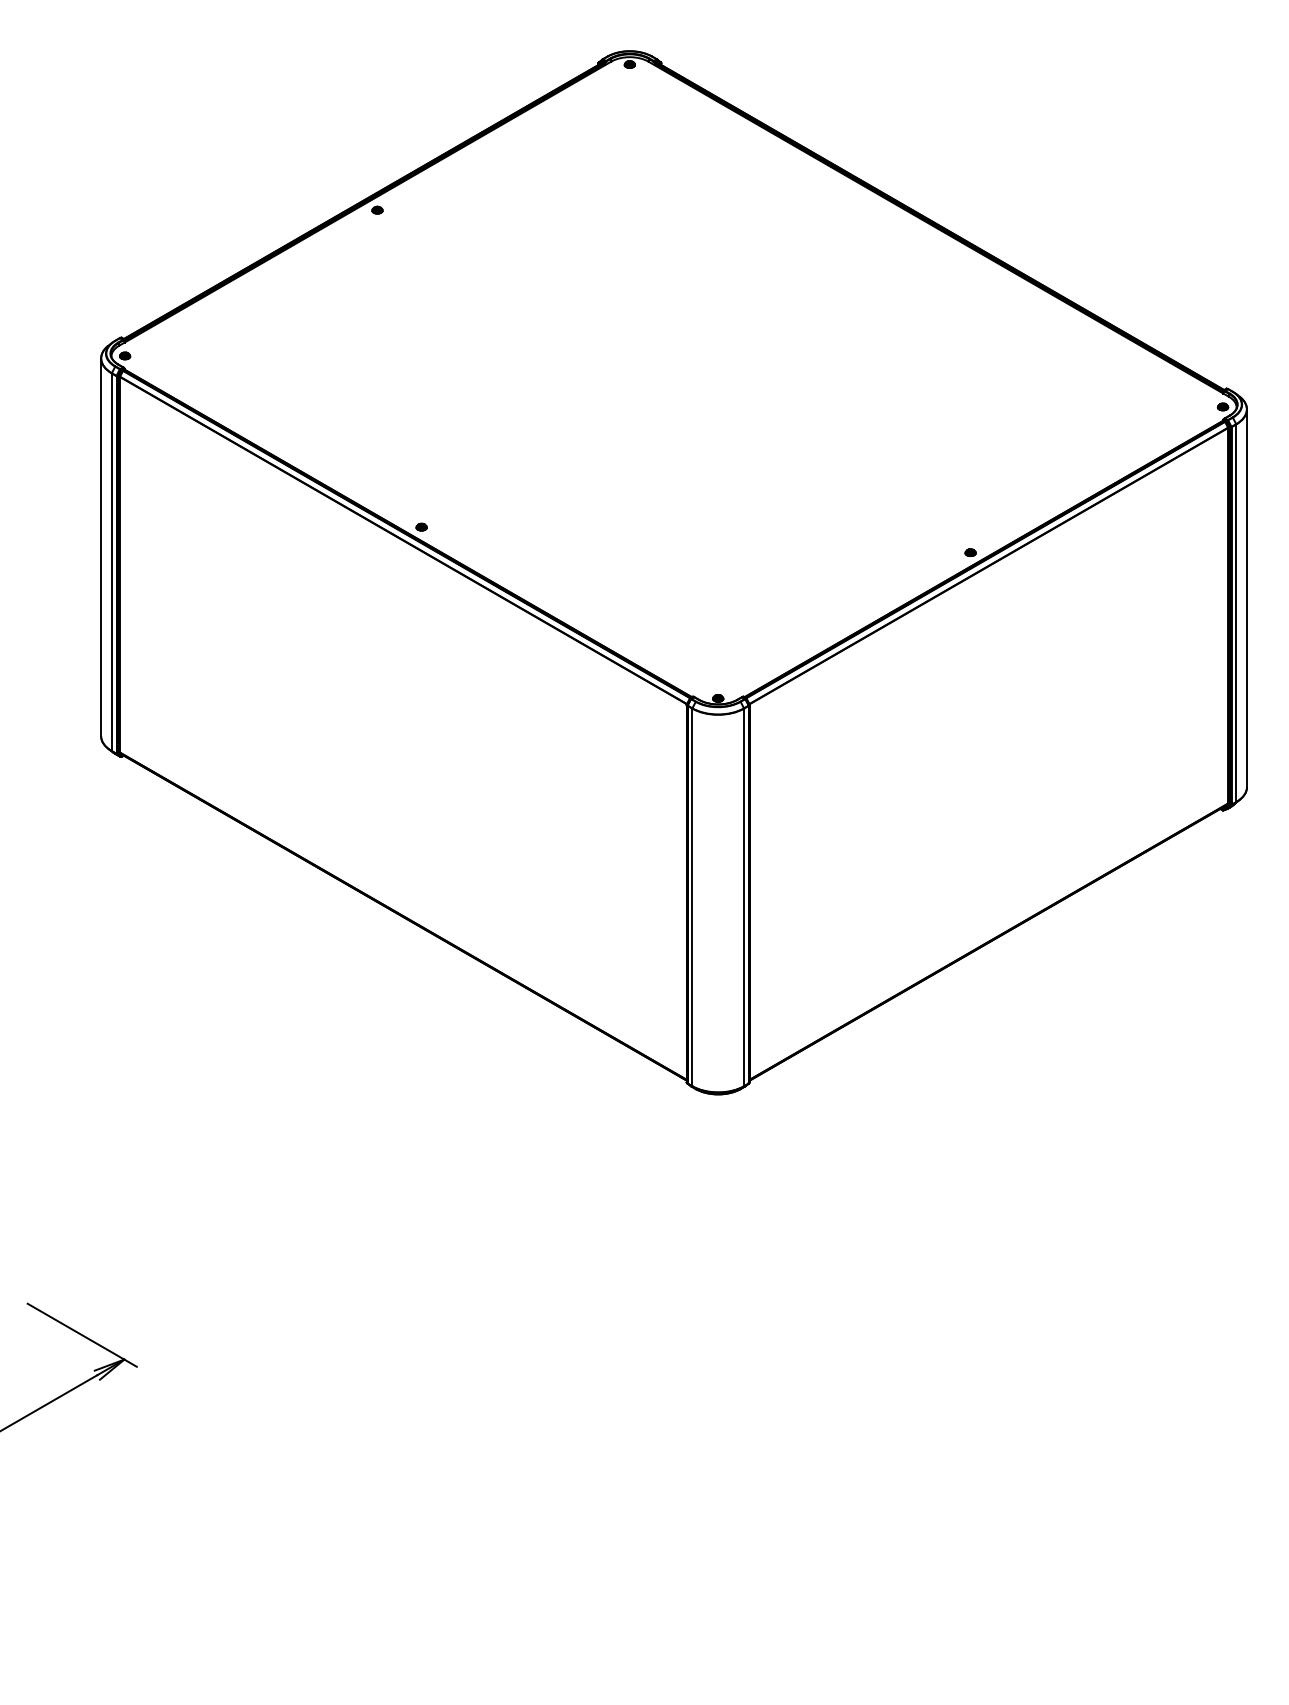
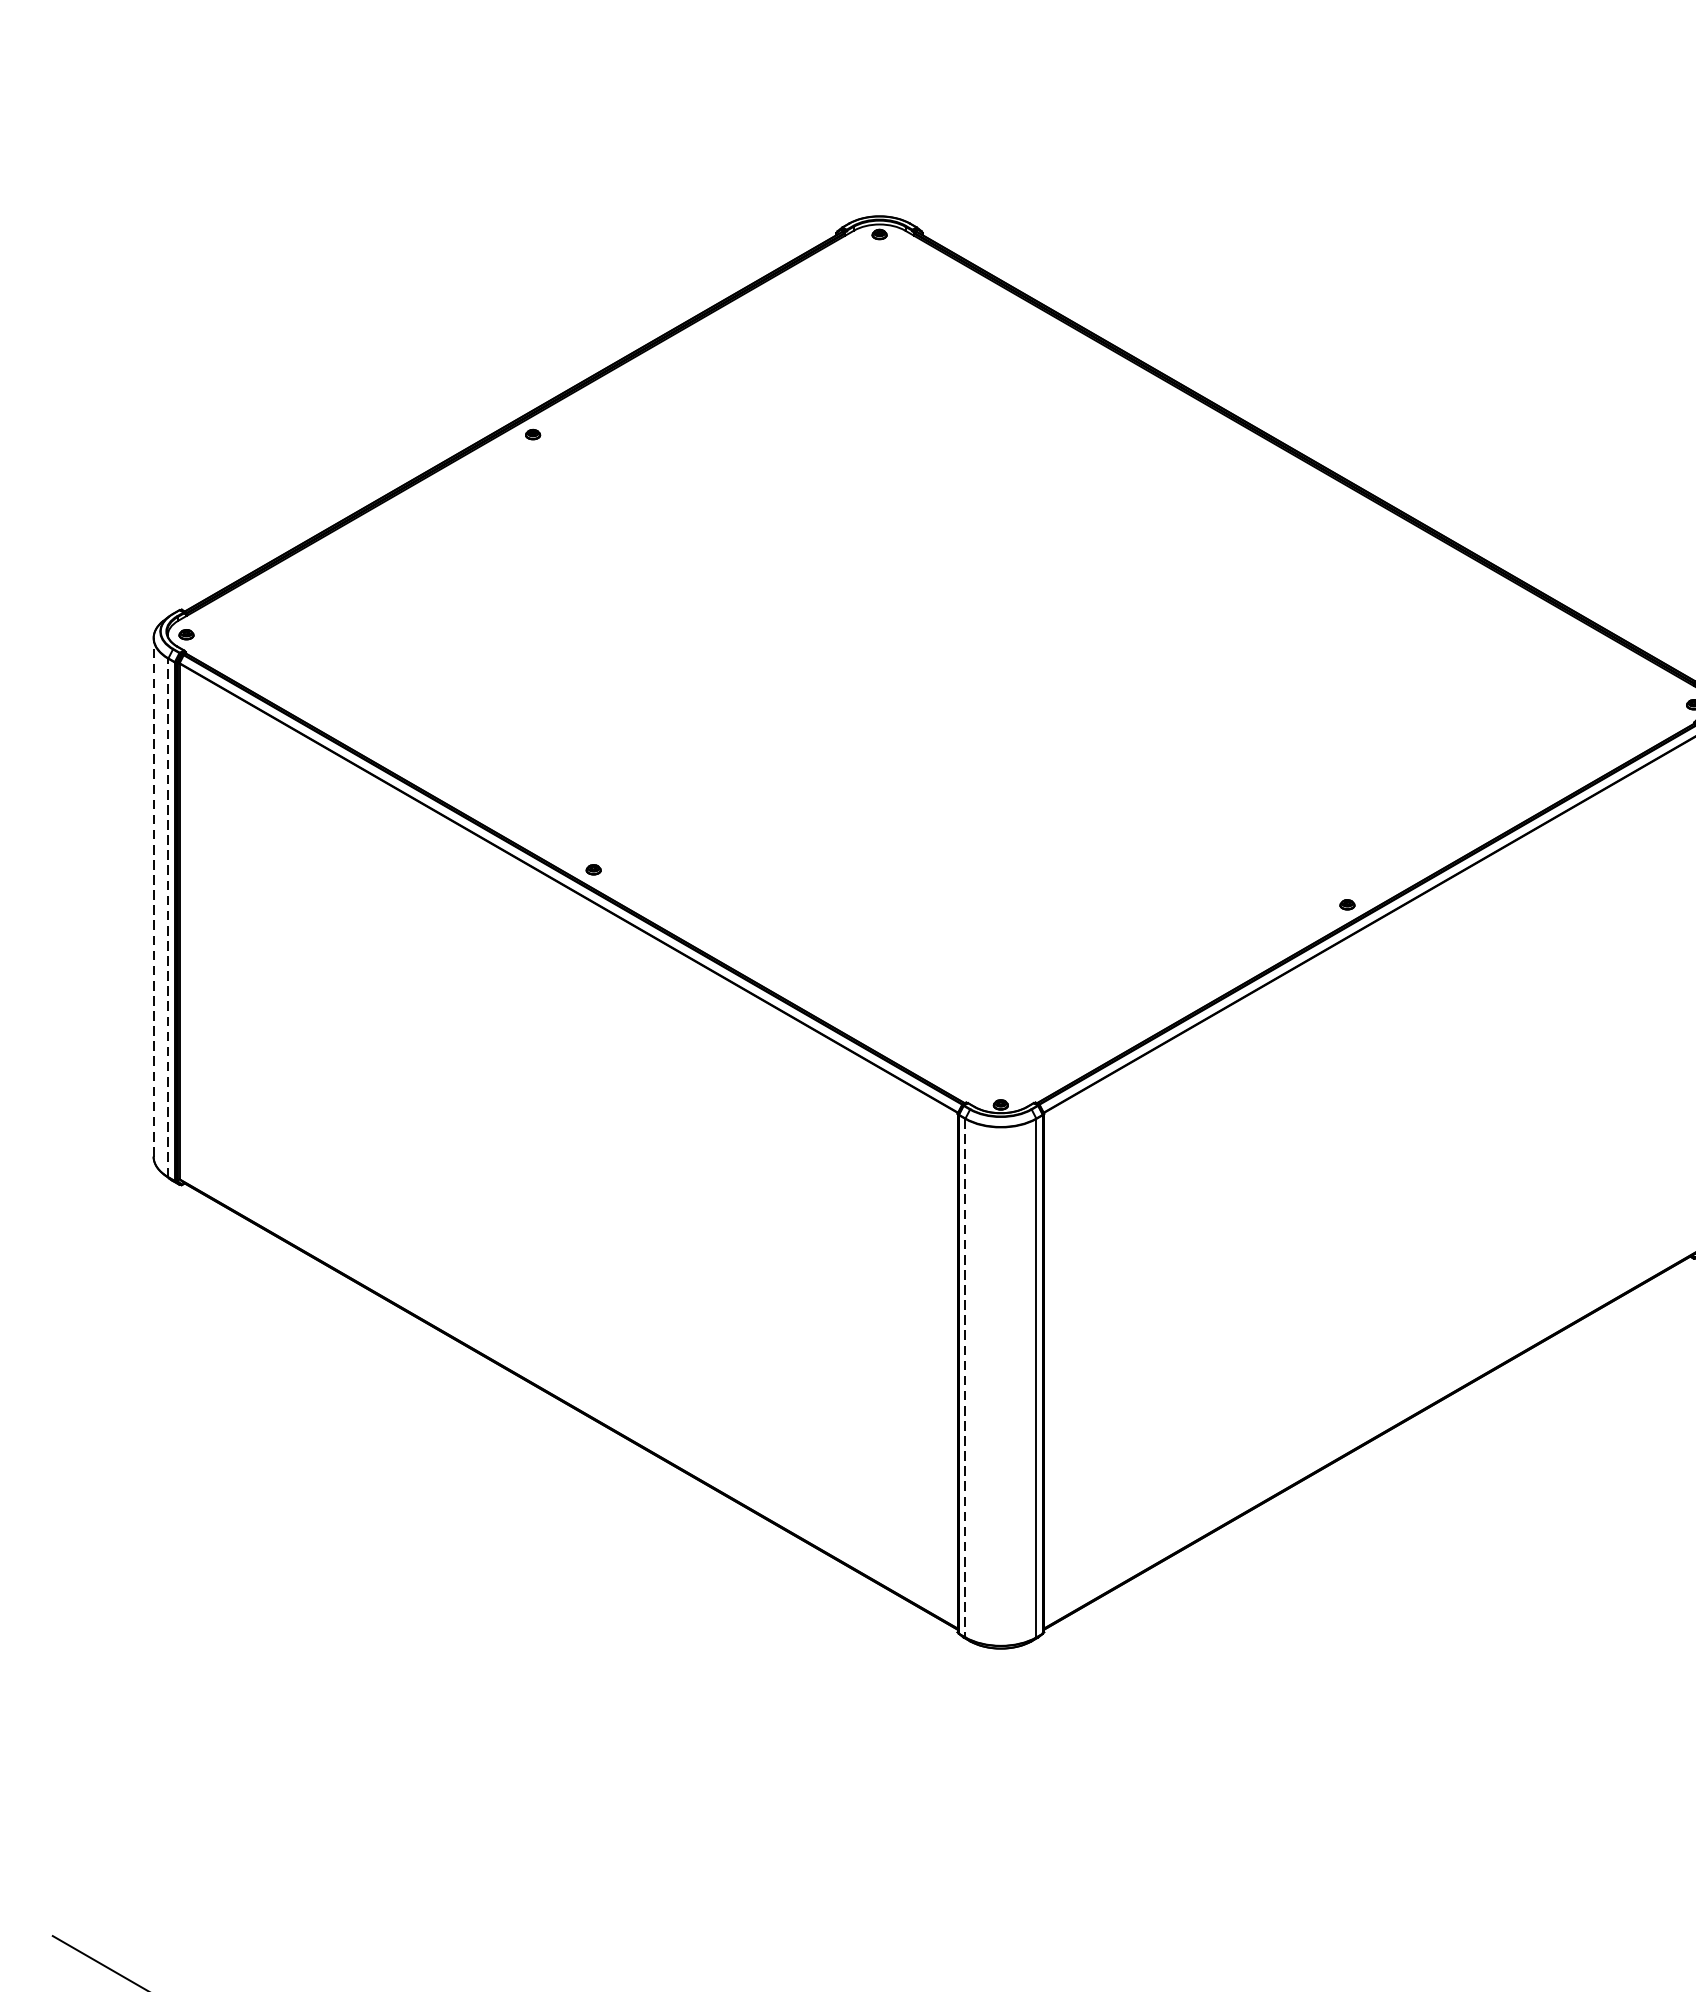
line: (101, 547) -> (154, 897), solid -> dashed
line: (111, 562) -> (167, 918), solid -> dashed
line: (692, 897) -> (965, 1378), solid -> dashed

